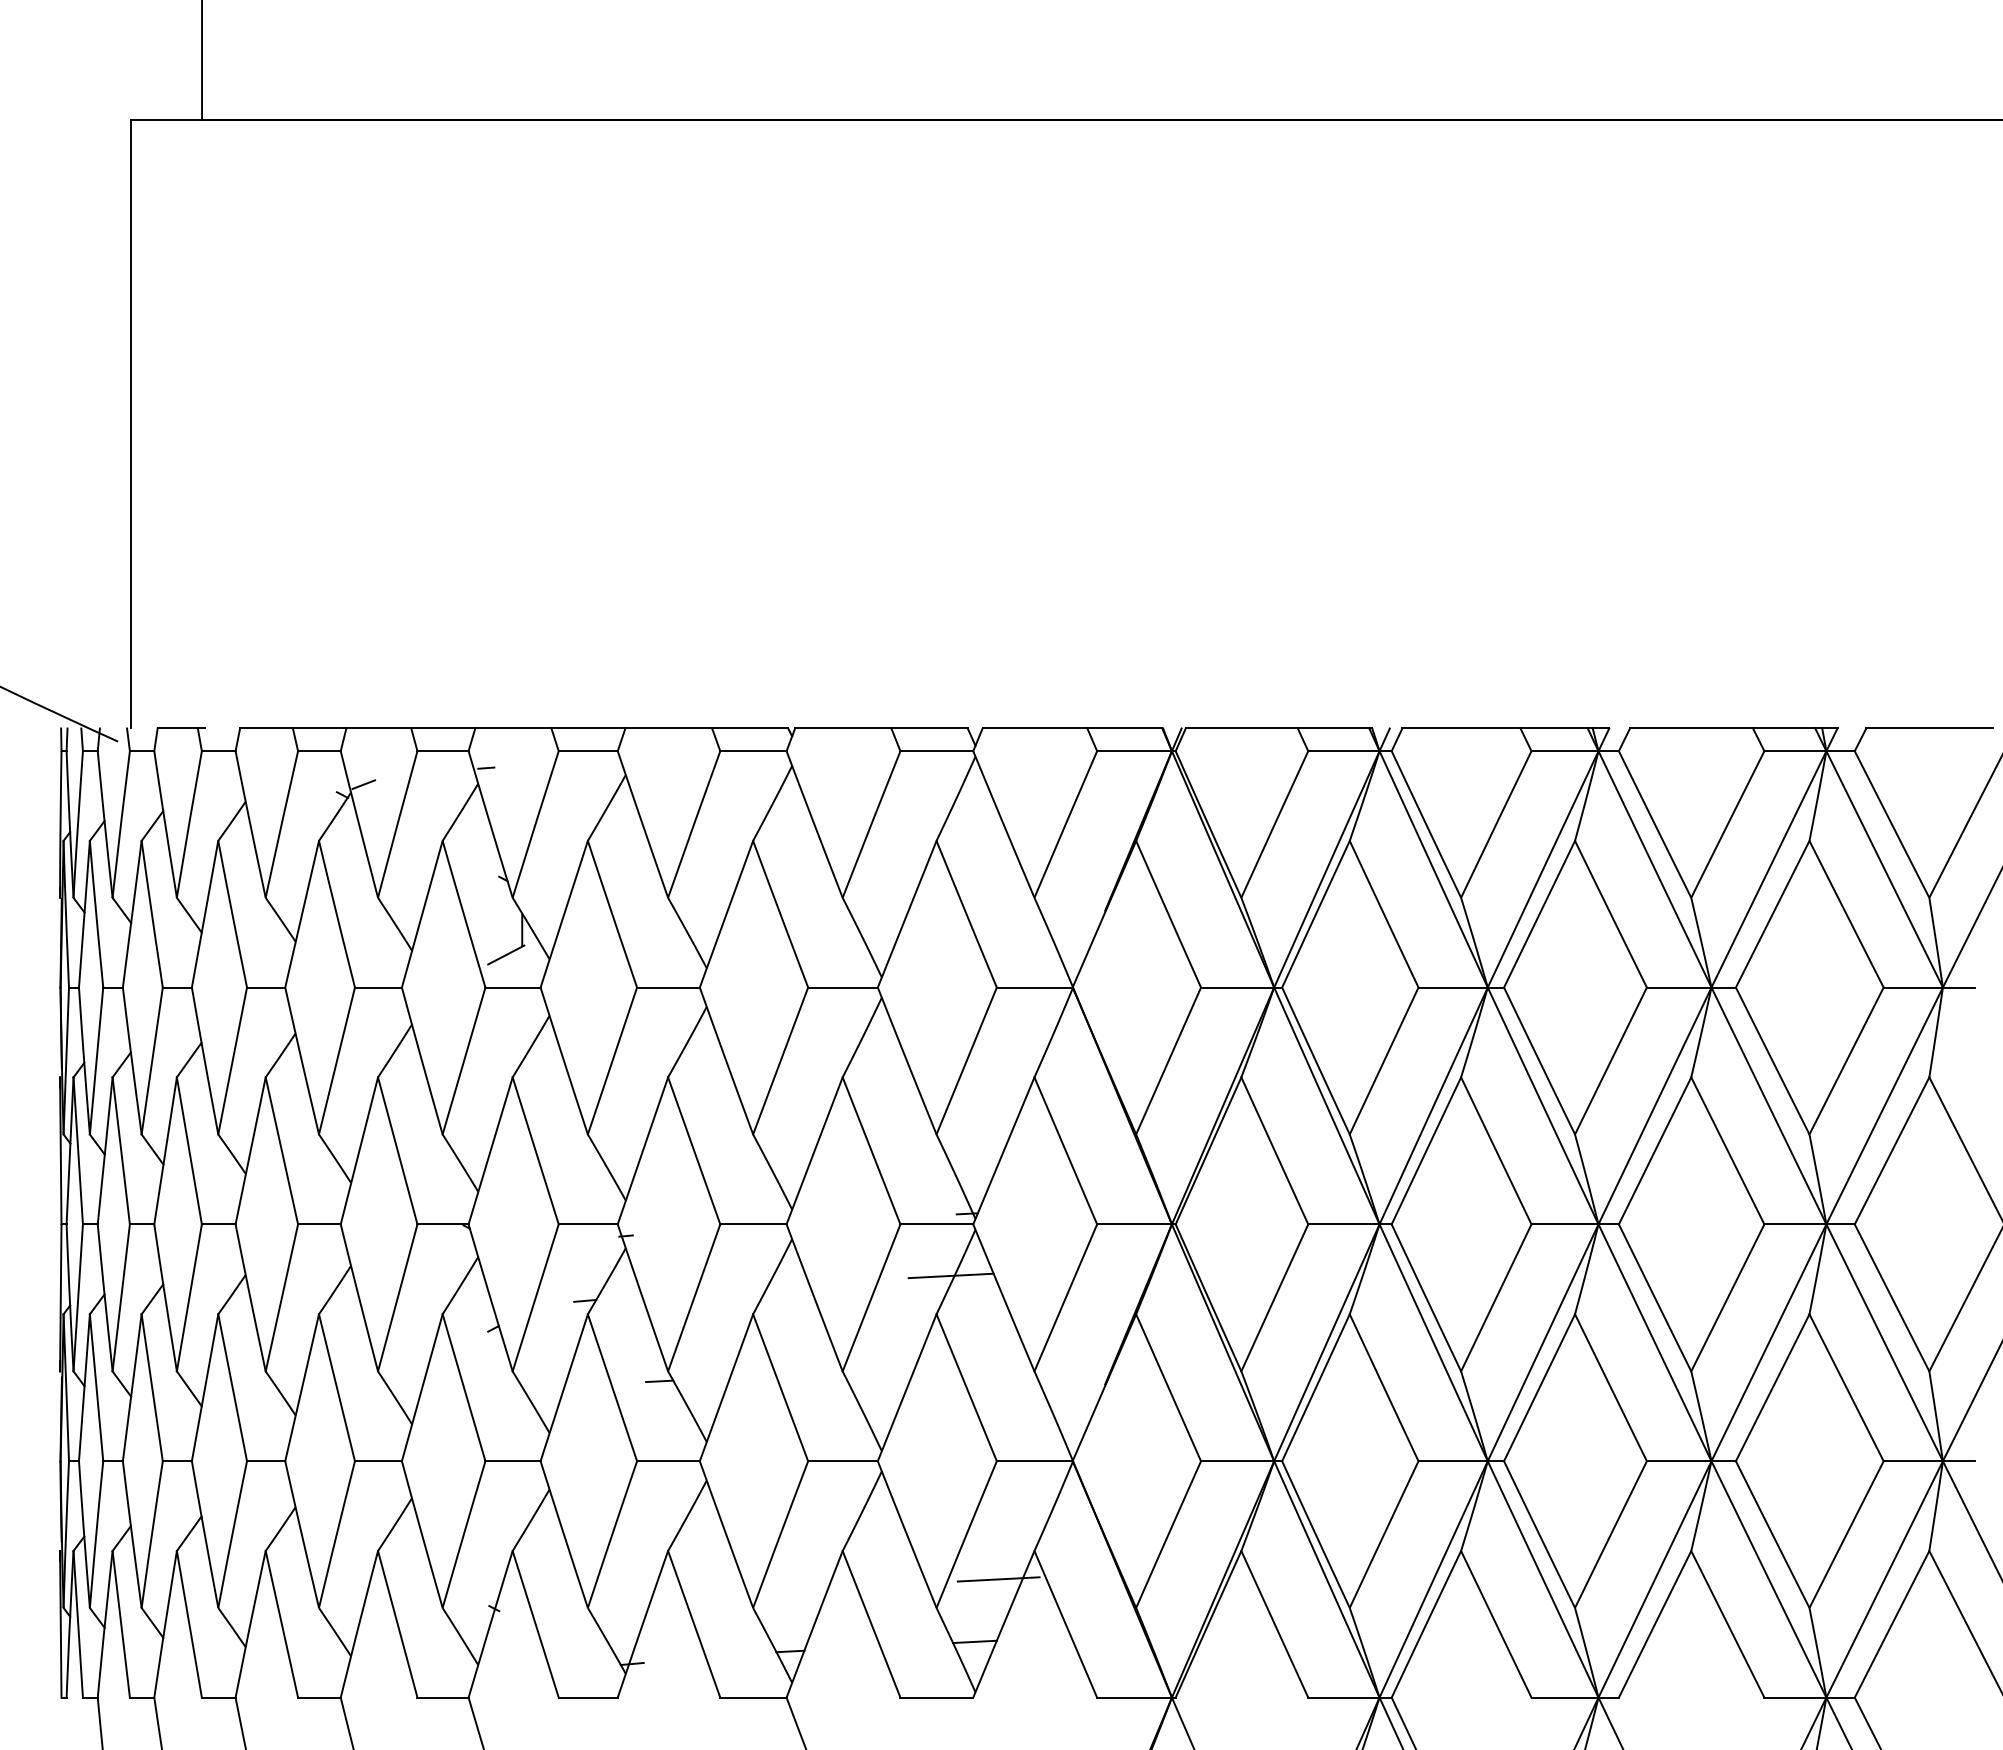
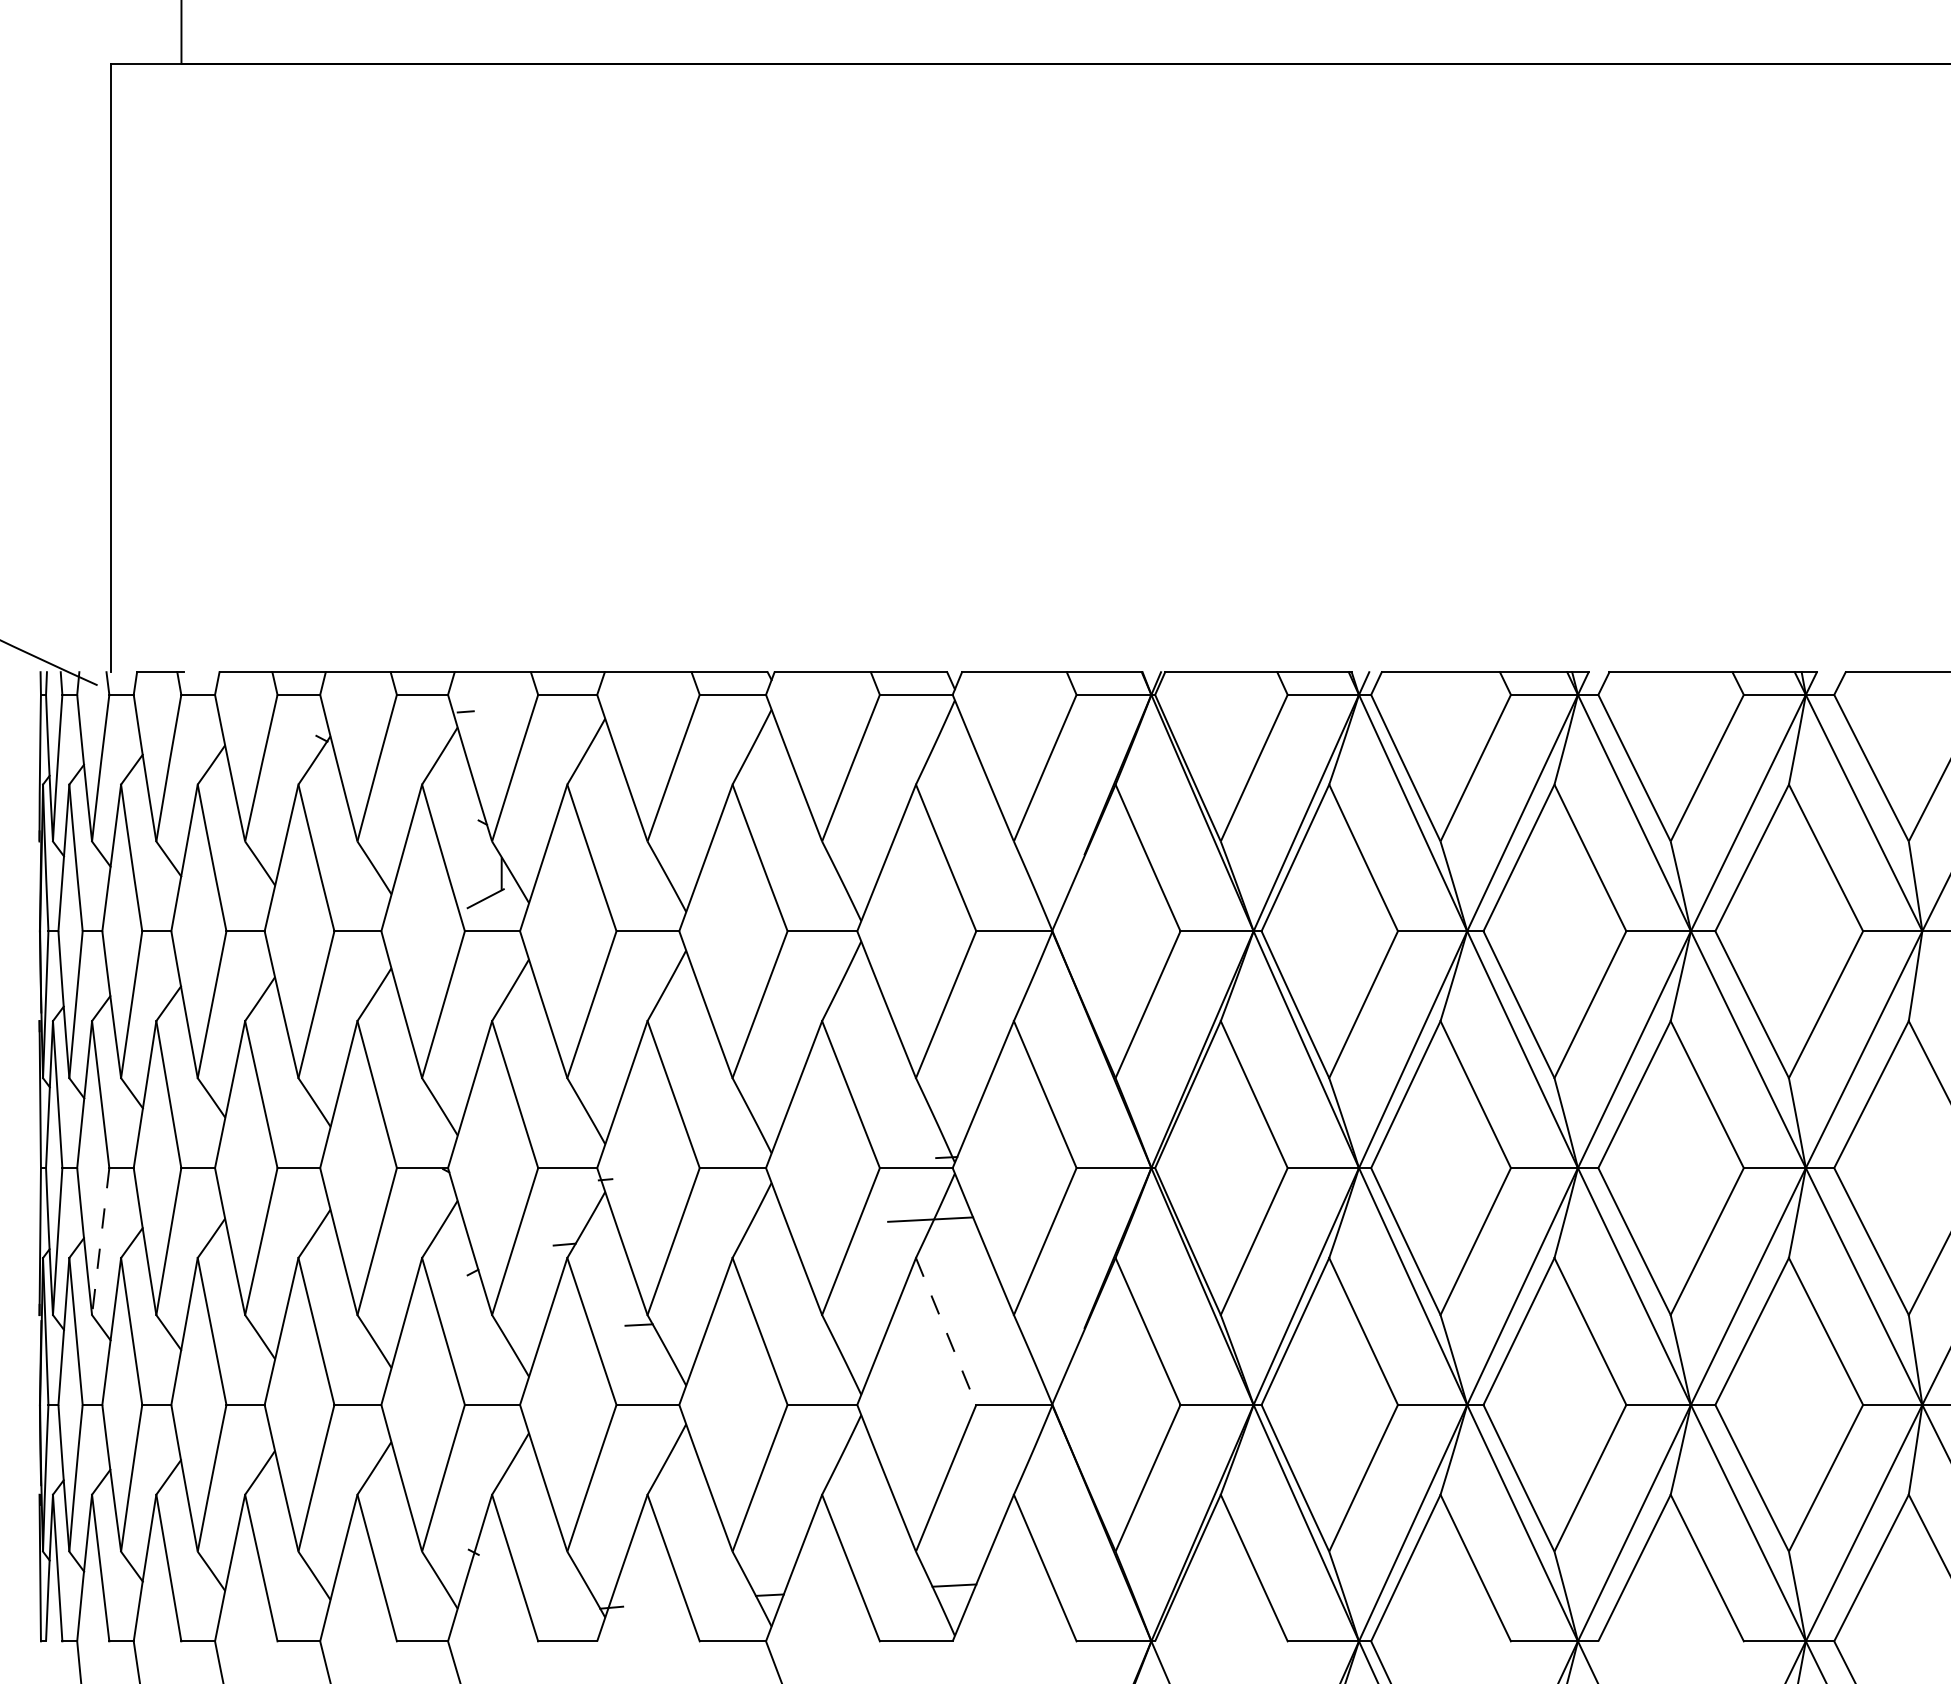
line: (363, 784) -> (342, 728), removed
line: (121, 1298) -> (100, 1242), solid -> dashed
line: (966, 1388) -> (945, 1332), solid -> dashed
line: (998, 1579) -> (977, 1523), removed

